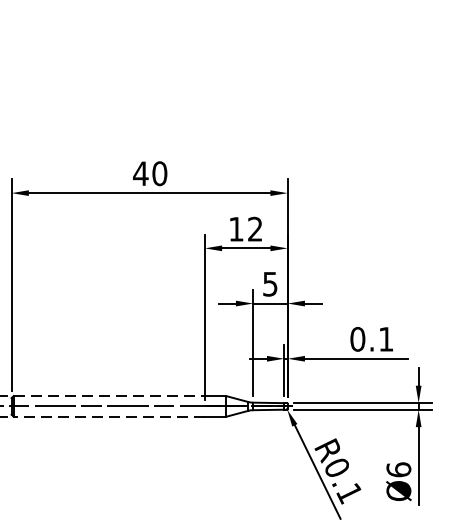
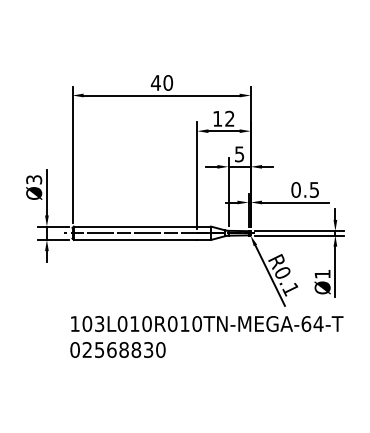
text: (384, 338) -> (313, 189), 0.1 -> 0.5
line: (109, 395) -> (135, 226), dashed -> solid
line: (109, 416) -> (135, 239), dashed -> solid
text: (398, 468) -> (322, 273), Ø6 -> Ø1

